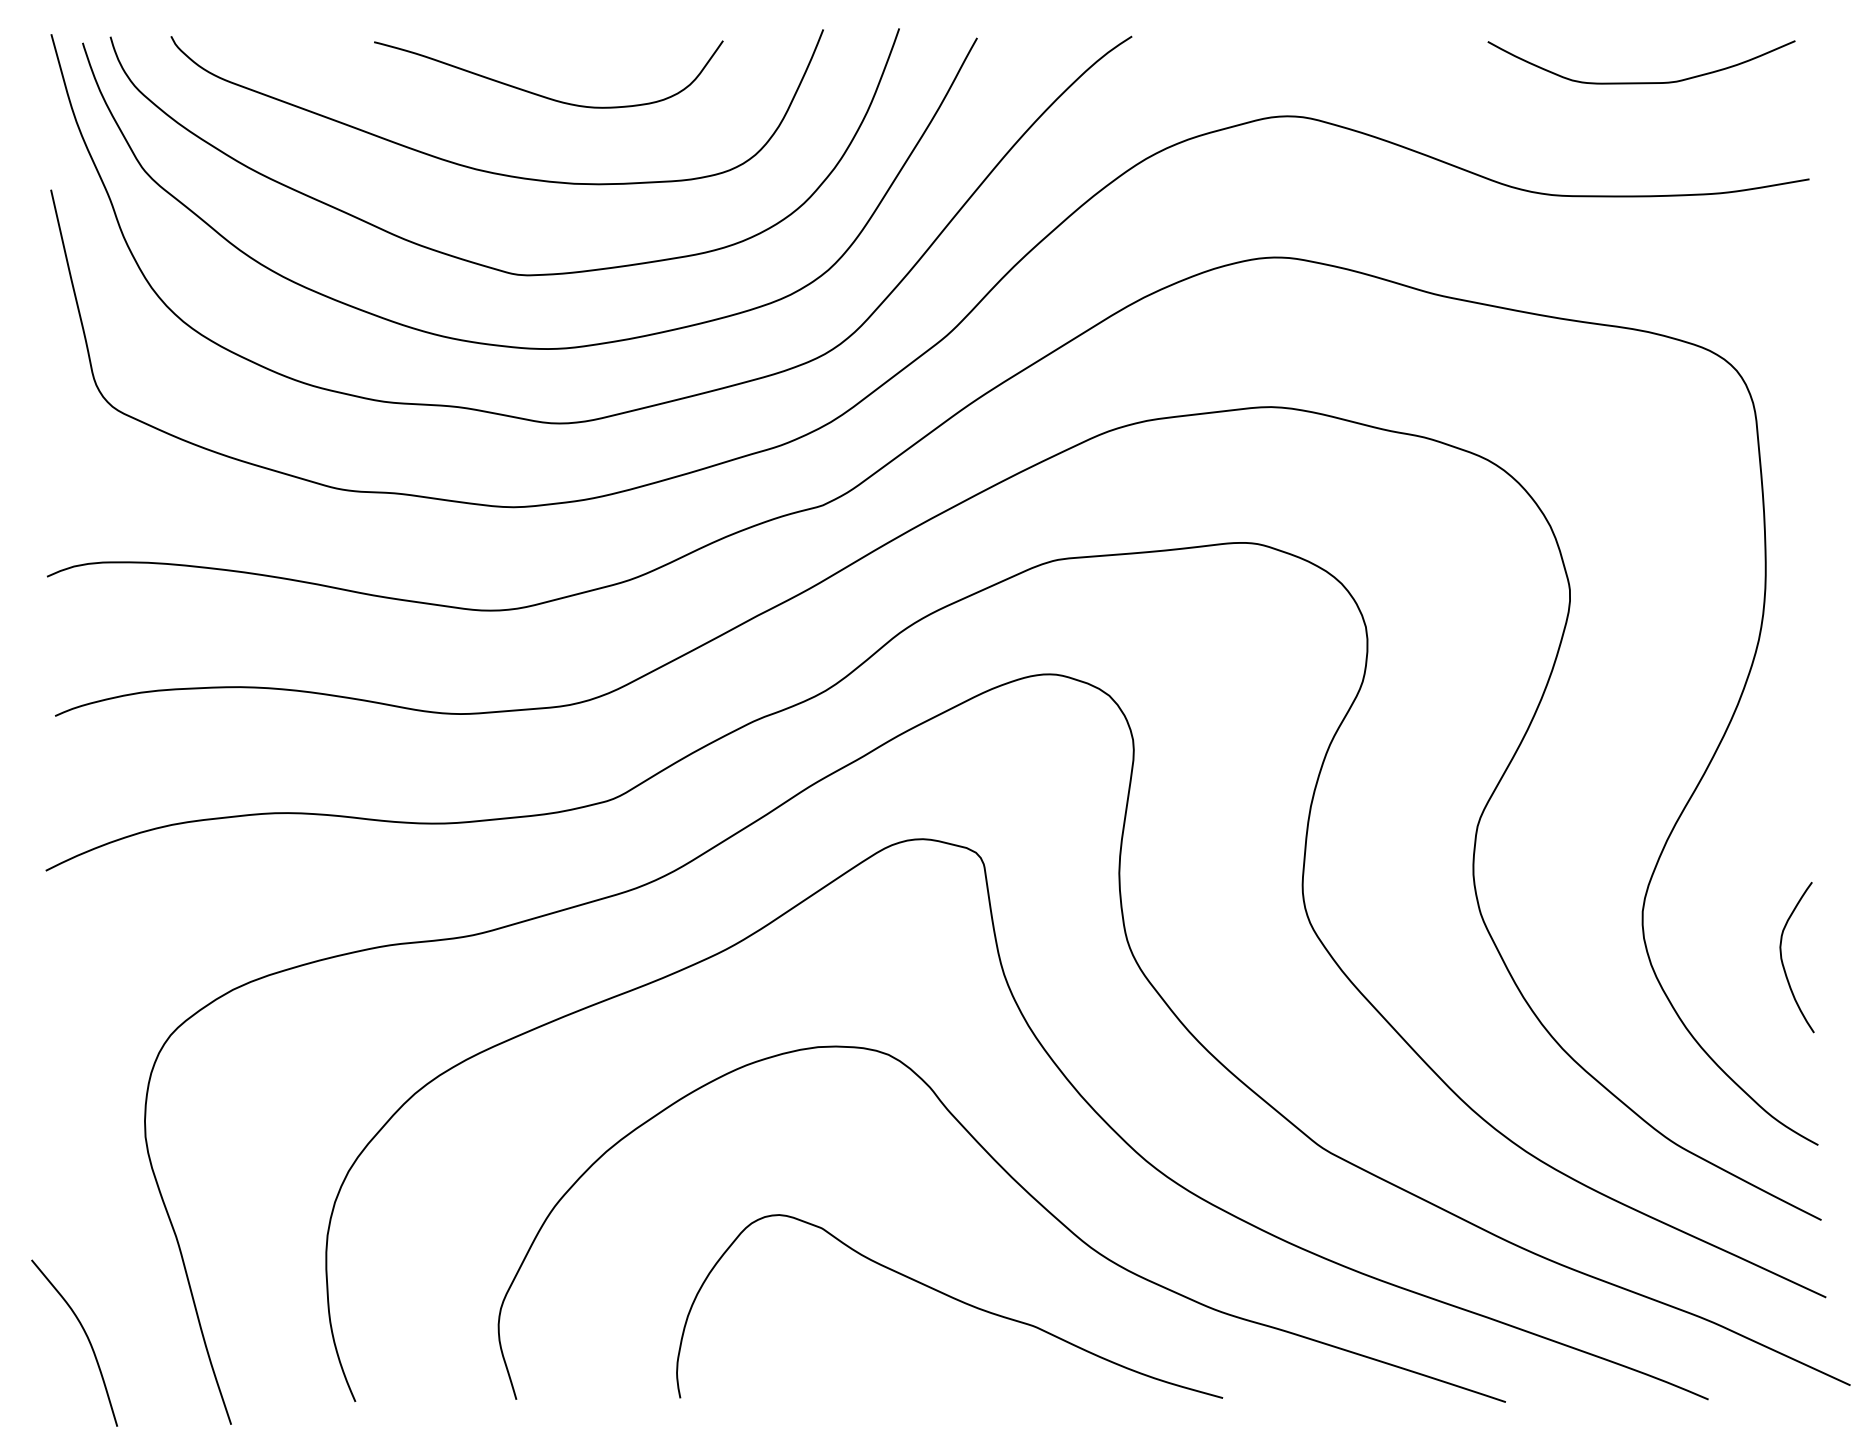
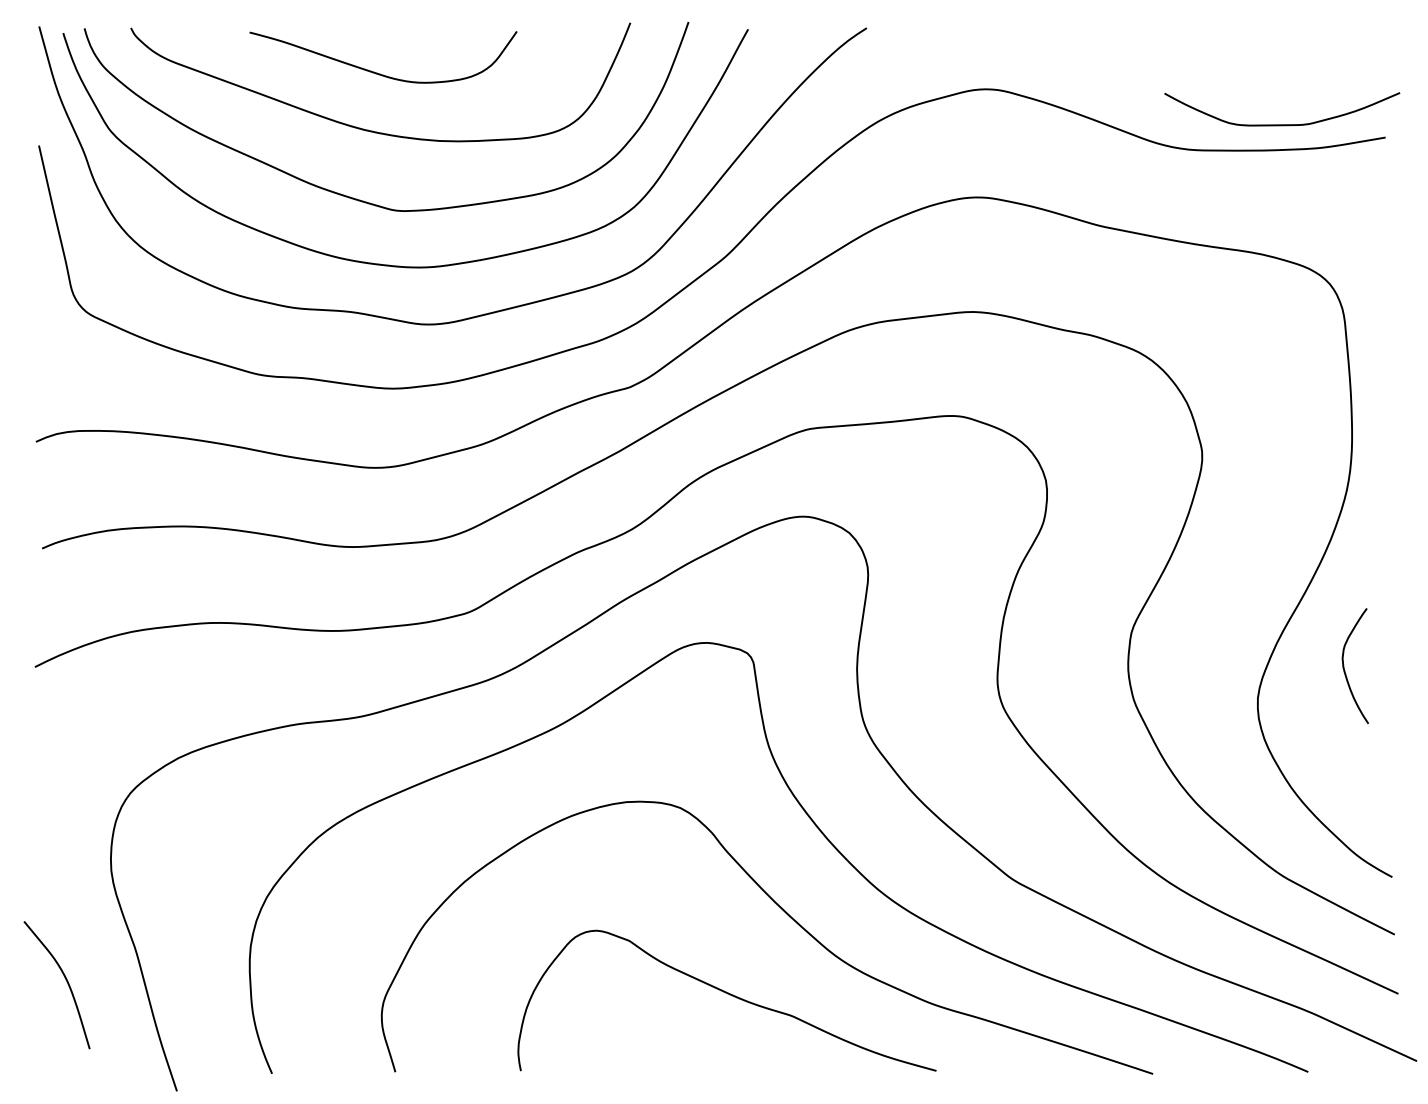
curve: (1641, 82) -> (1282, 124), moved
curve: (540, 94) -> (377, 72), moved
curve: (1783, 962) -> (1345, 669), moved
curve: (86, 1337) -> (66, 980), moved

